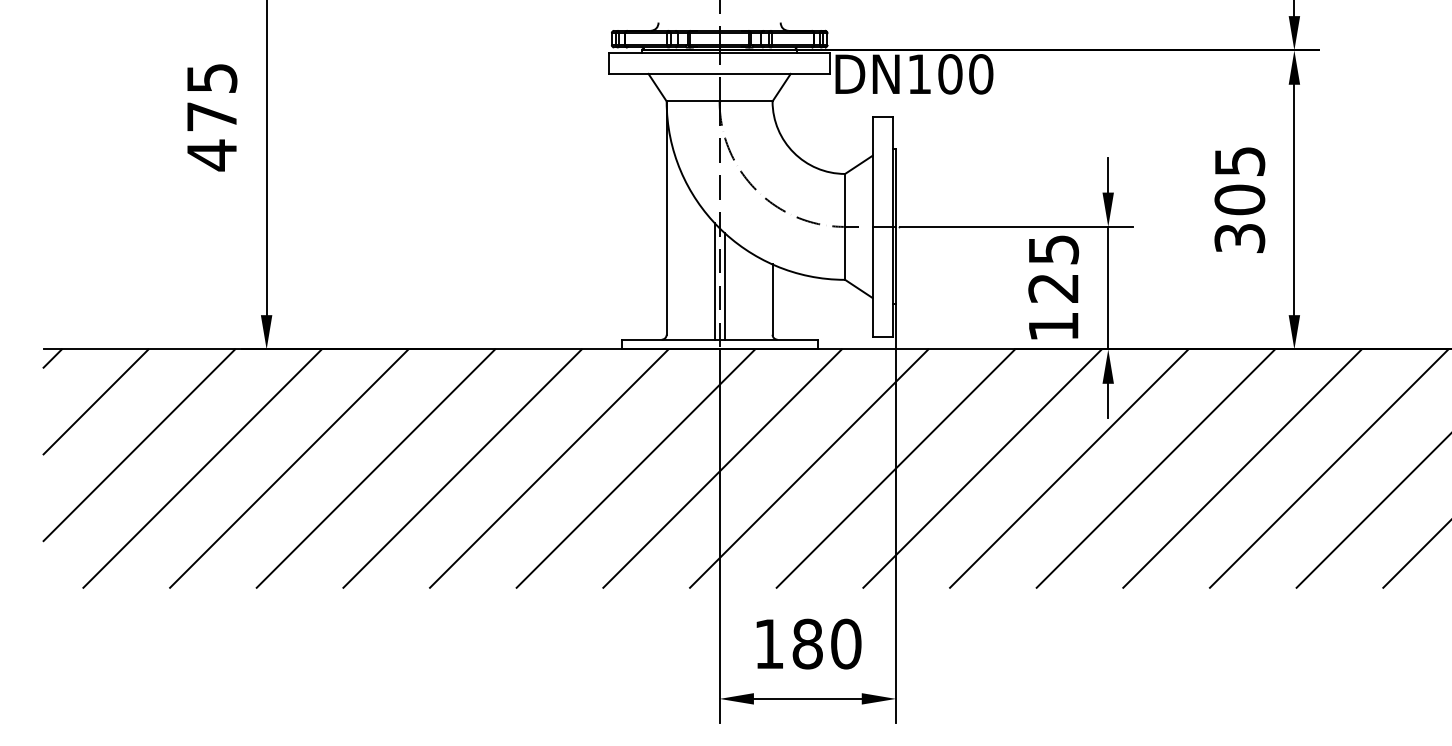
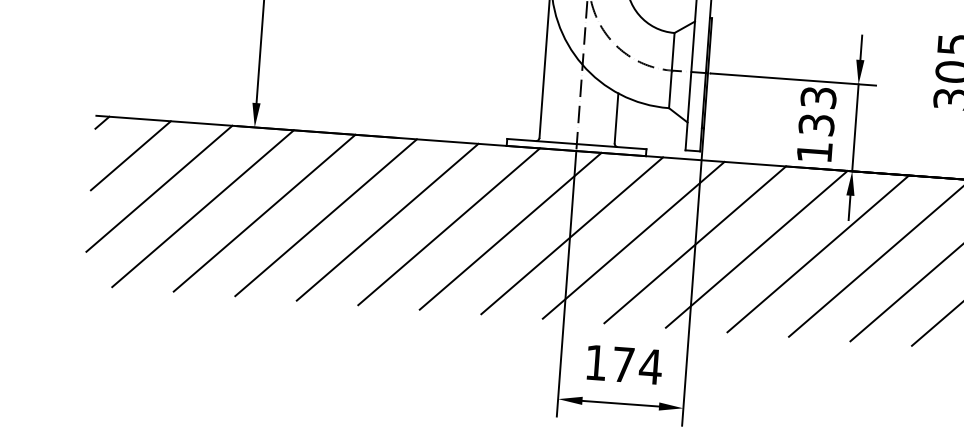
text: (1053, 268) -> (817, 110), 125 -> 133
line: (714, 281) -> (576, 102), removed
line: (724, 285) -> (583, 105), removed
text: (827, 643) -> (637, 365), 180 -> 174

